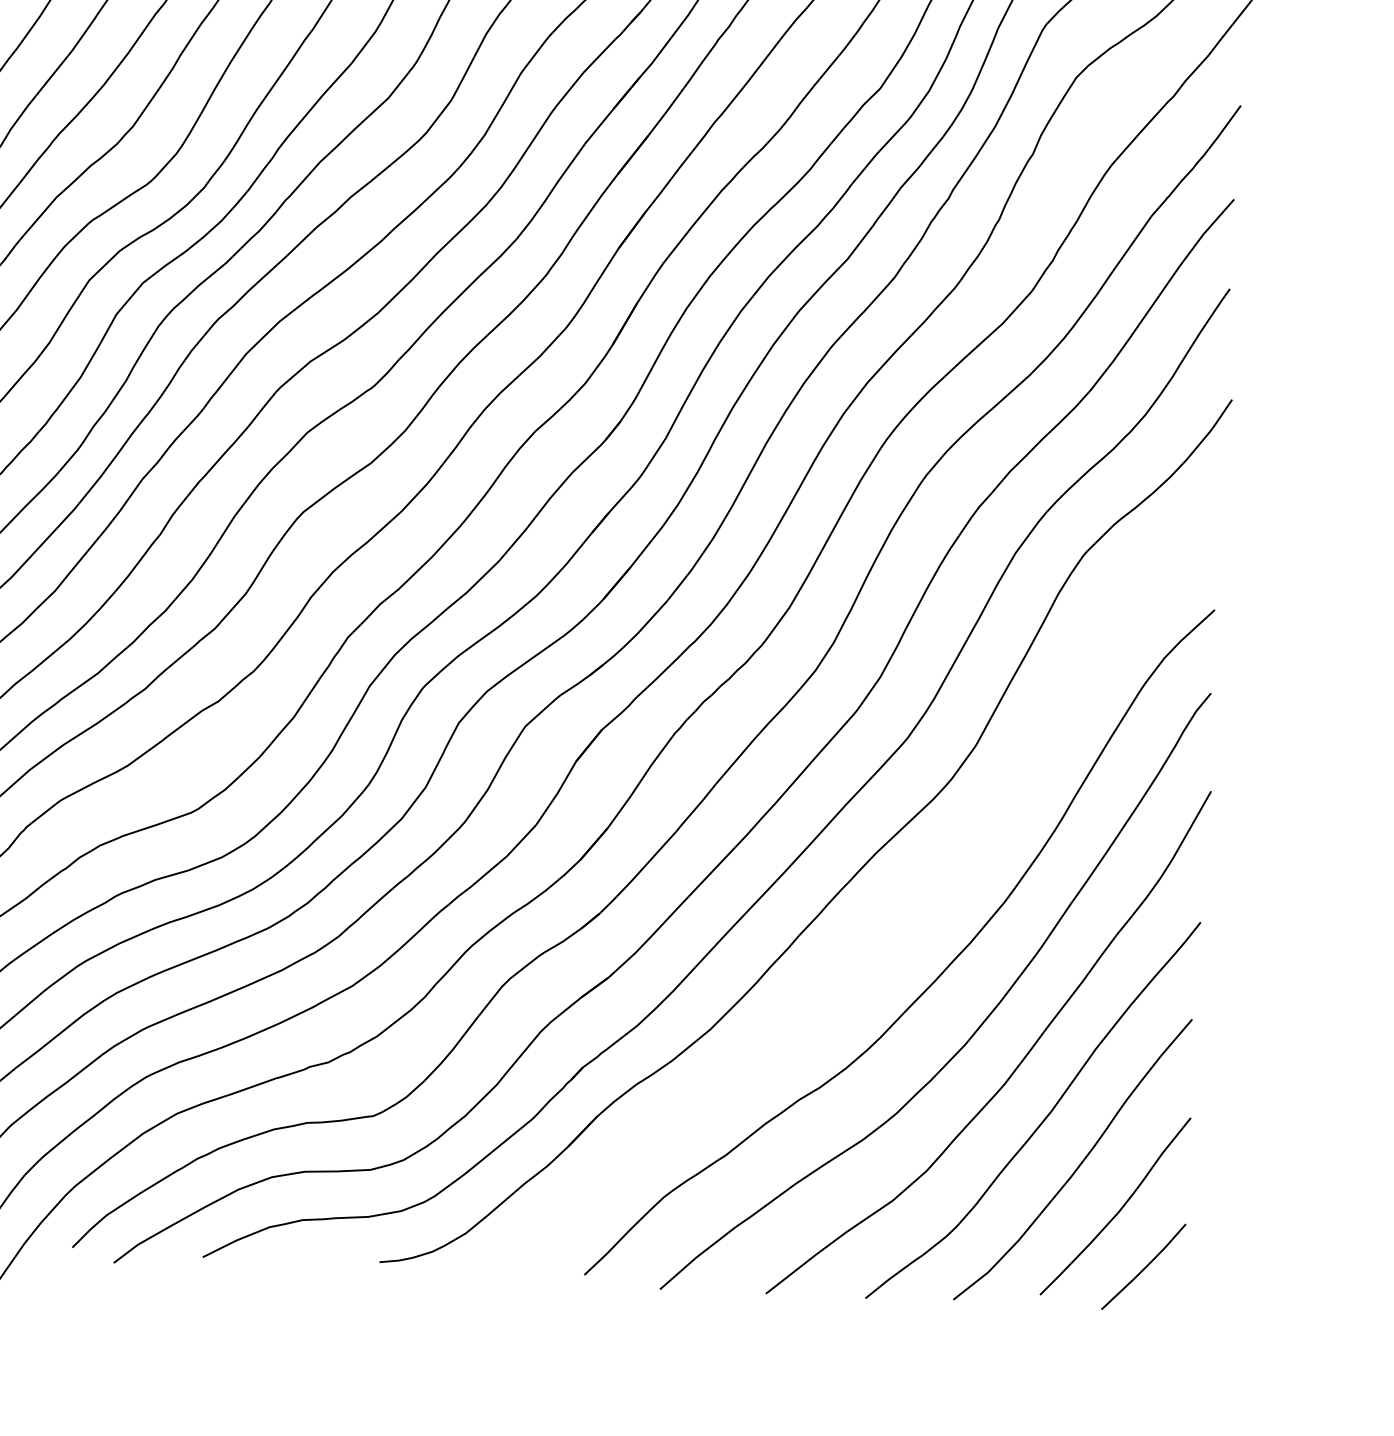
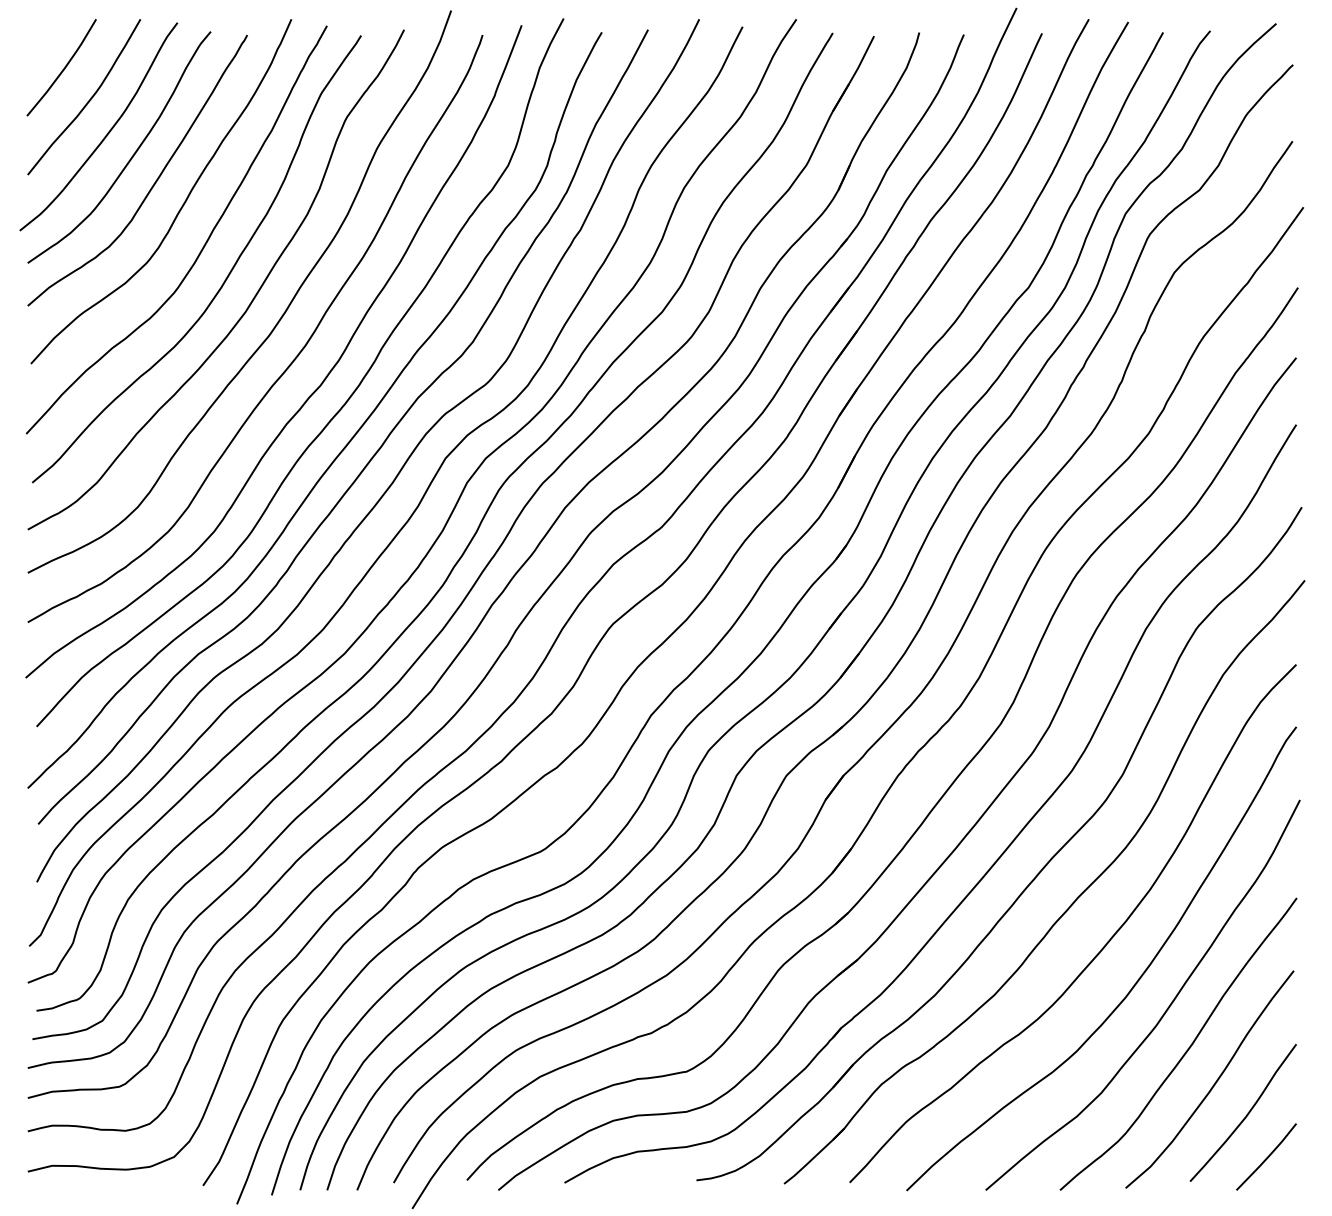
part: (897, 916) -> (1070, 904), added

